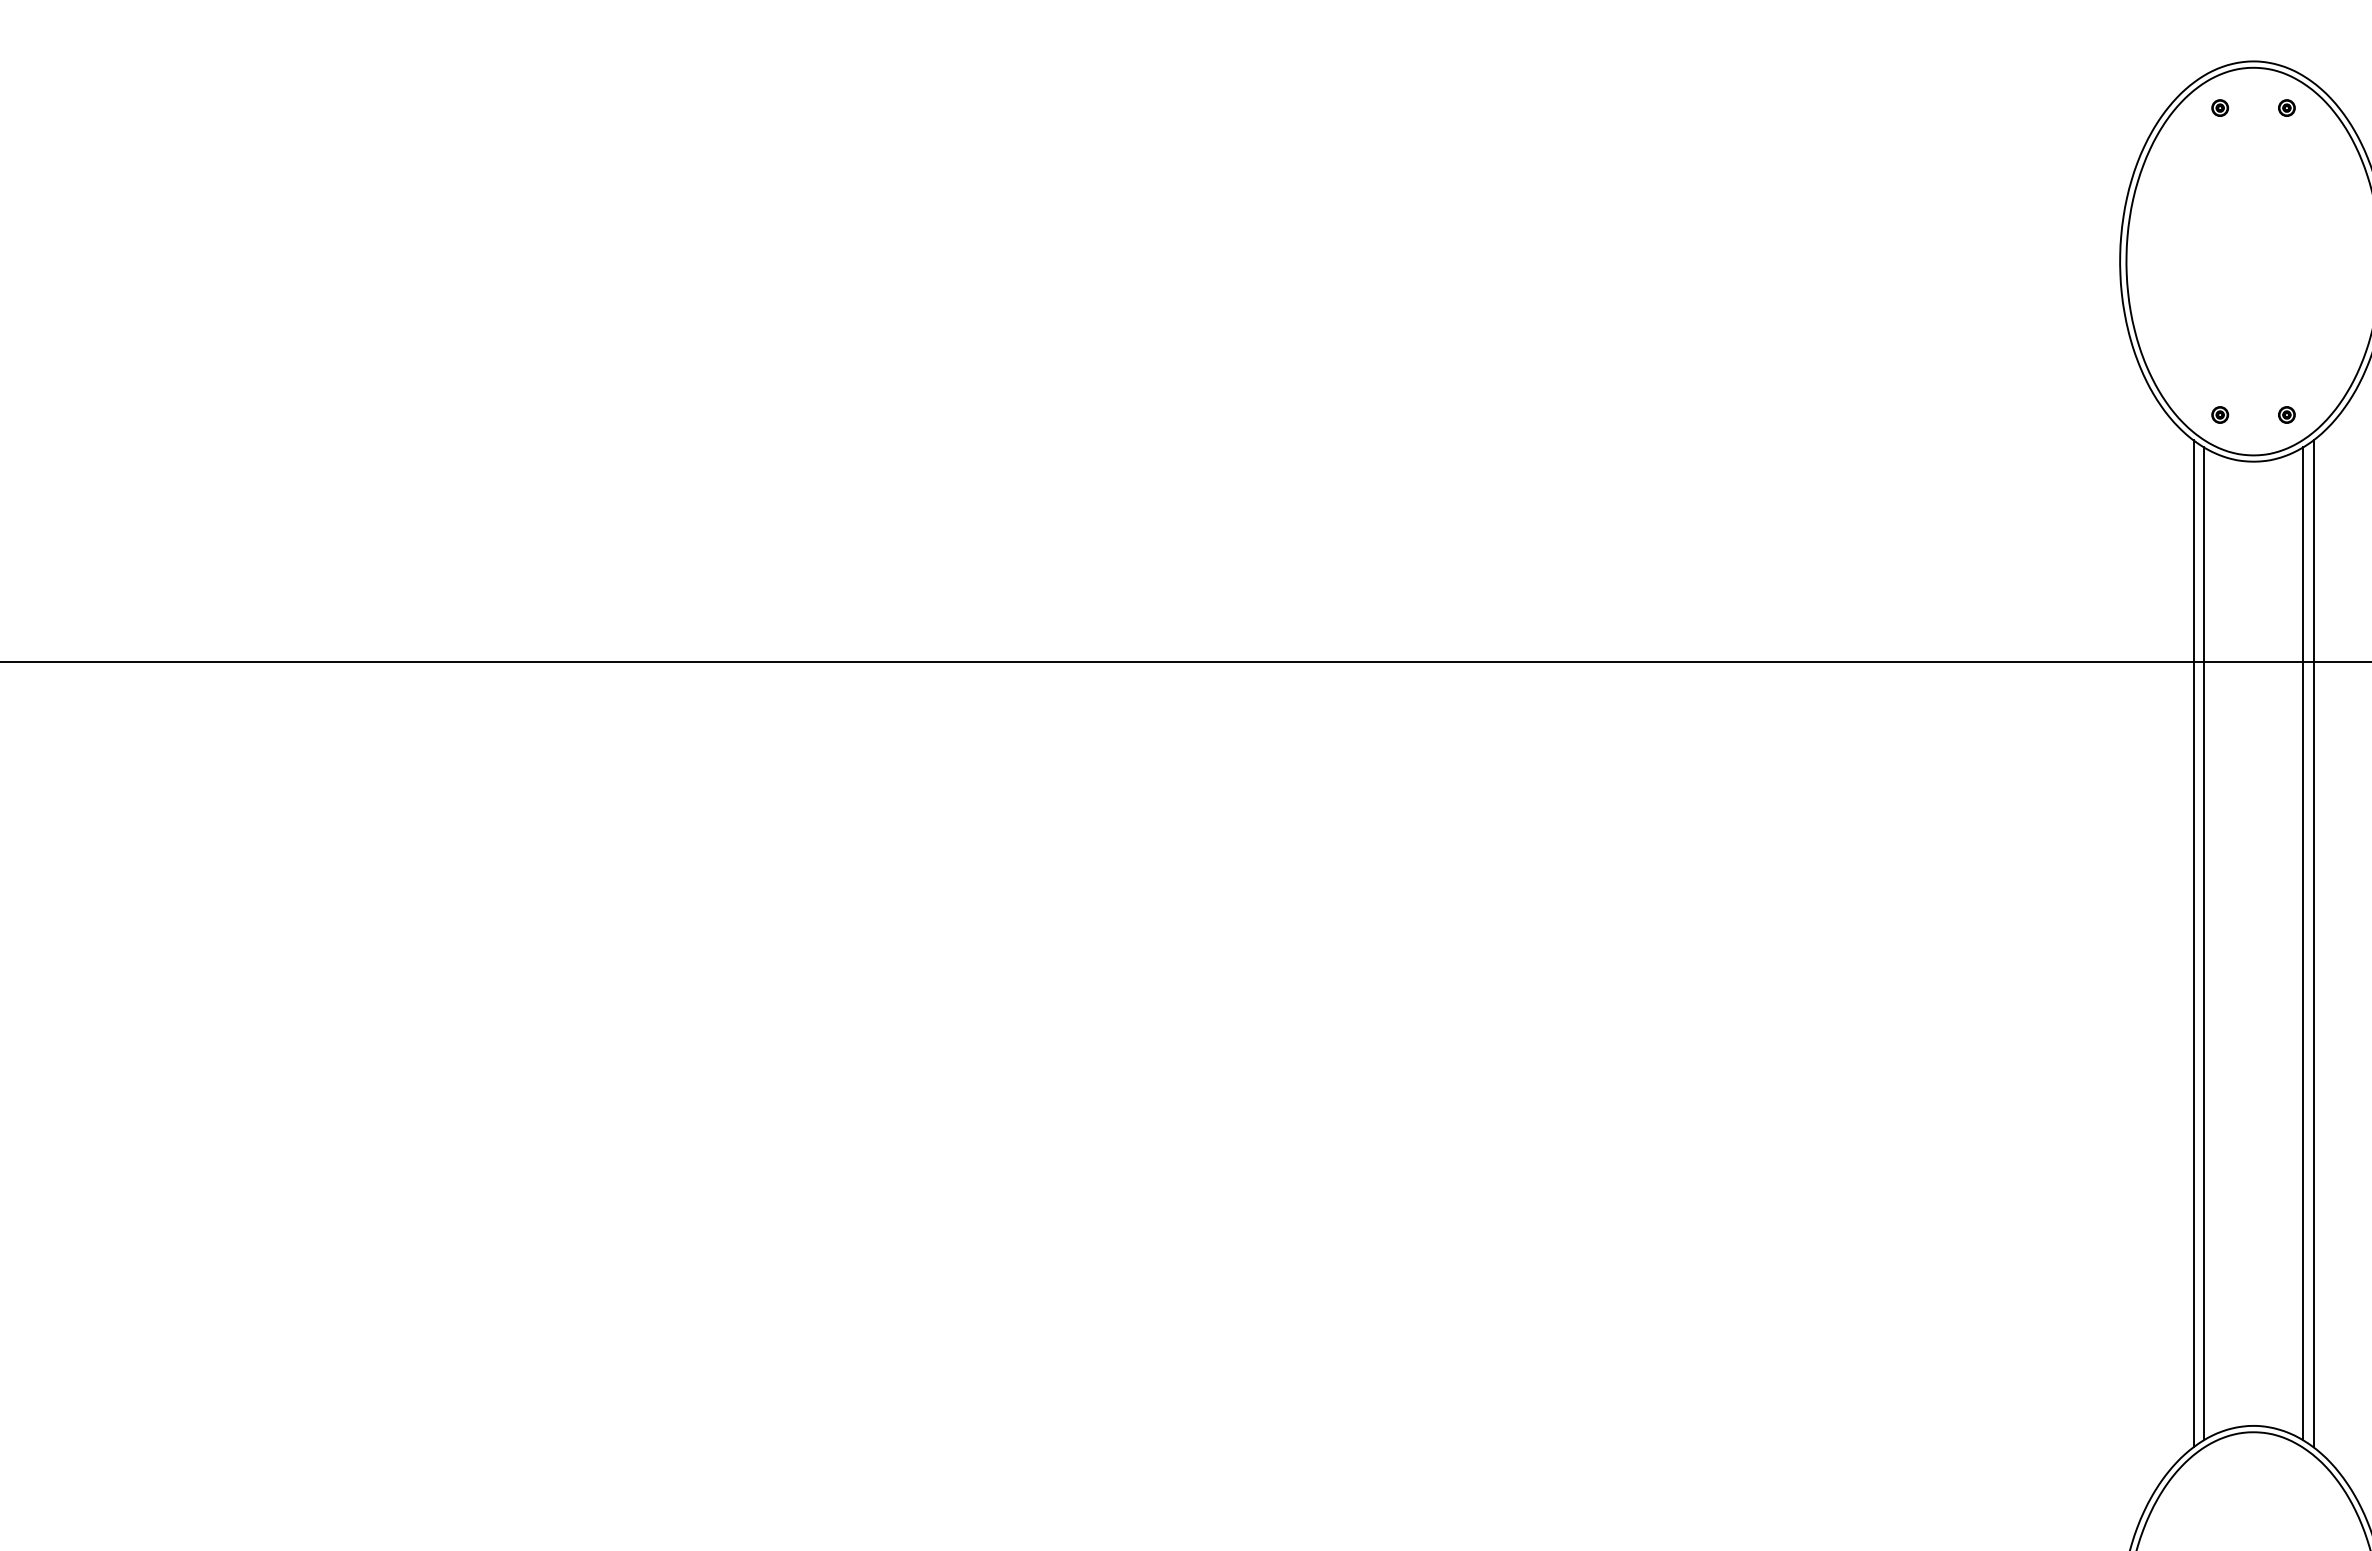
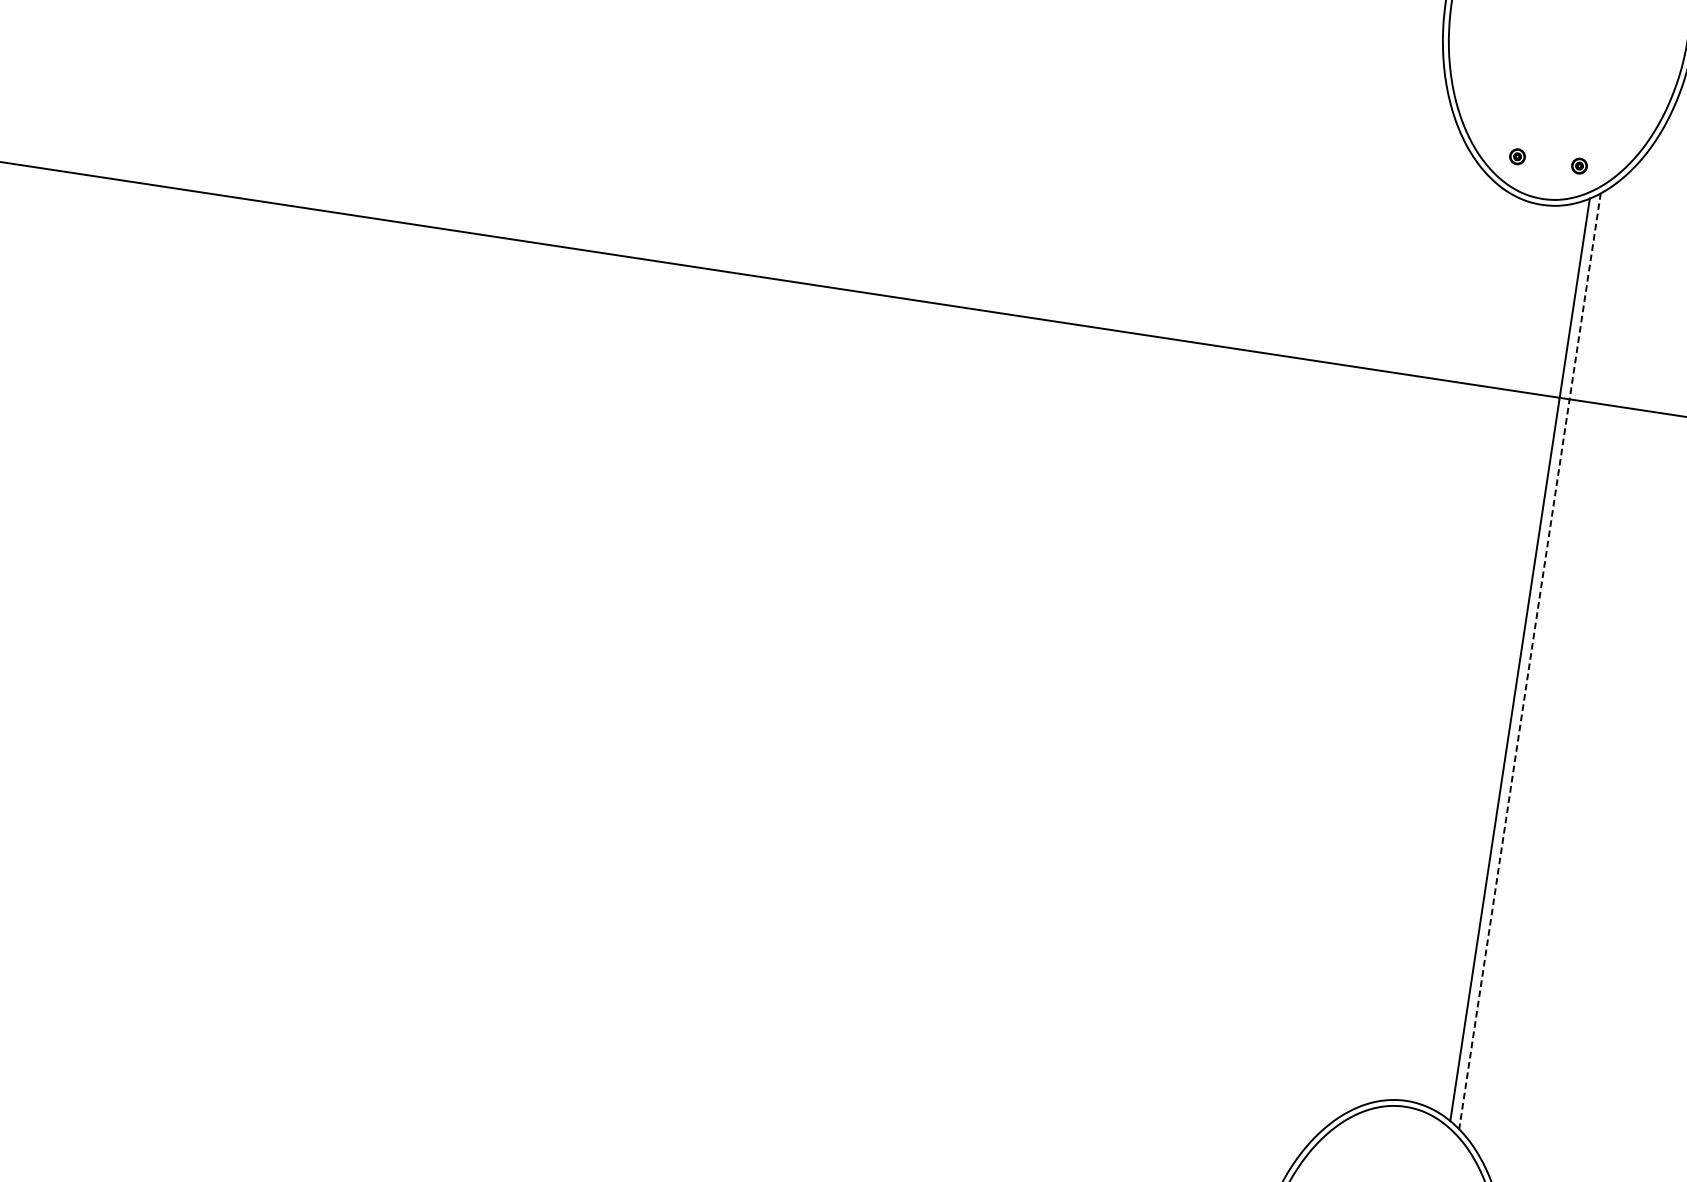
line: (2193, 943) -> (1418, 644), removed
line: (2204, 943) -> (1428, 645), removed
line: (2313, 943) -> (1529, 661), solid -> dashed

